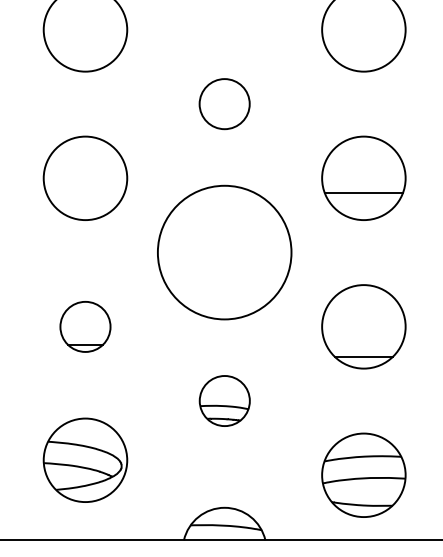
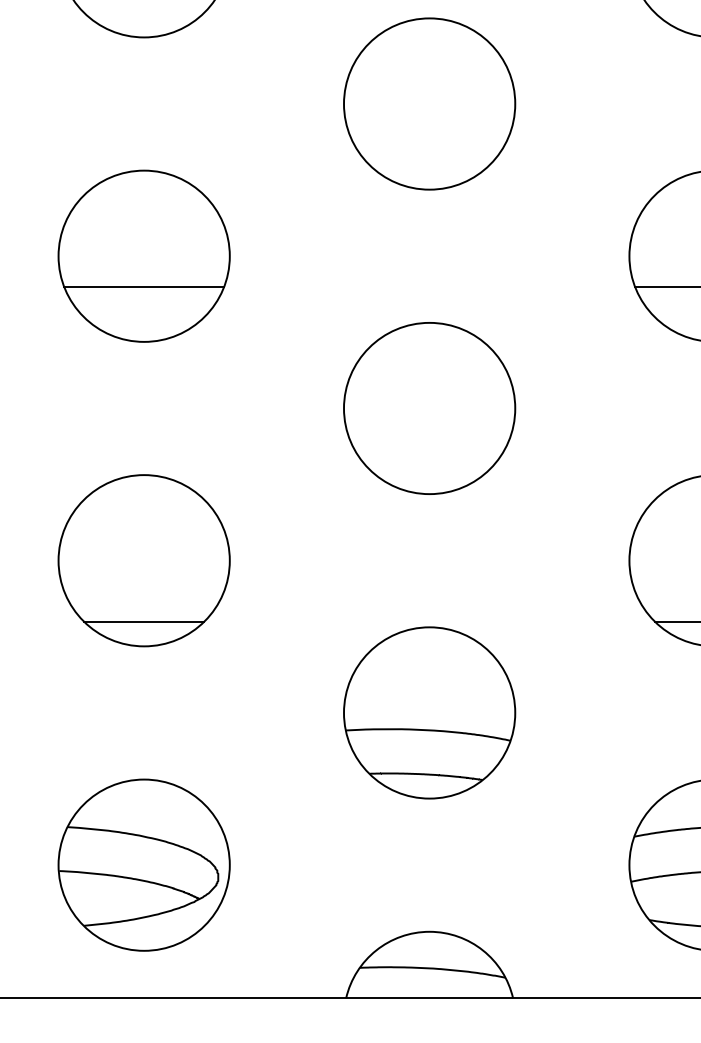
circle: (224, 103) -> (429, 102), size x1.67
line: (85, 193) -> (144, 287), added
circle: (224, 252) -> (429, 408), size x0.62
part: (85, 326) -> (144, 560), size x1.67
part: (224, 400) -> (429, 711), size x1.67
part: (85, 459) -> (144, 863), moved

